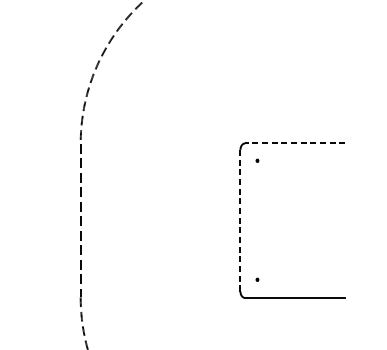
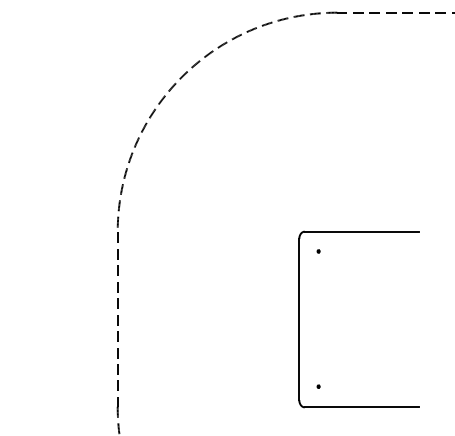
line: (295, 143) -> (361, 231), dashed -> solid
line: (240, 220) -> (299, 319), dashed -> solid

